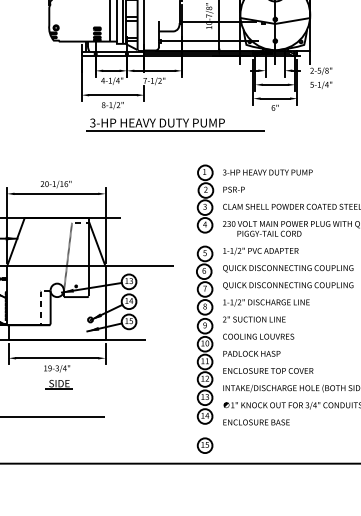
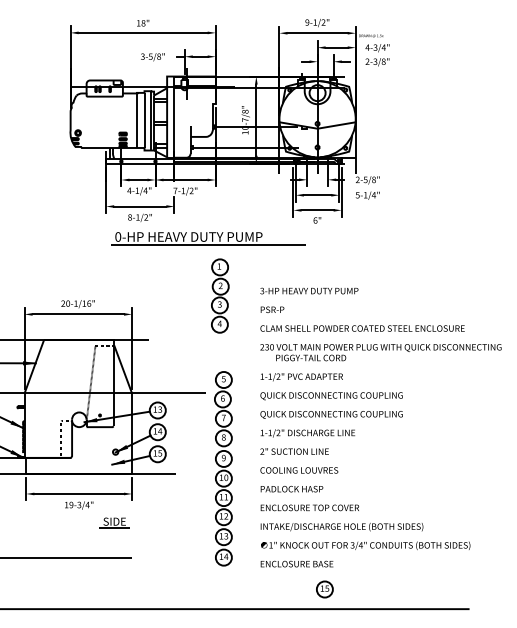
text: (93, 122) -> (118, 236), 3-HP -> 0-HP
part: (205, 198) -> (220, 295), moved
part: (204, 334) -> (223, 468), moved
part: (59, 384) -> (114, 522), moved
part: (204, 445) -> (324, 589), moved

